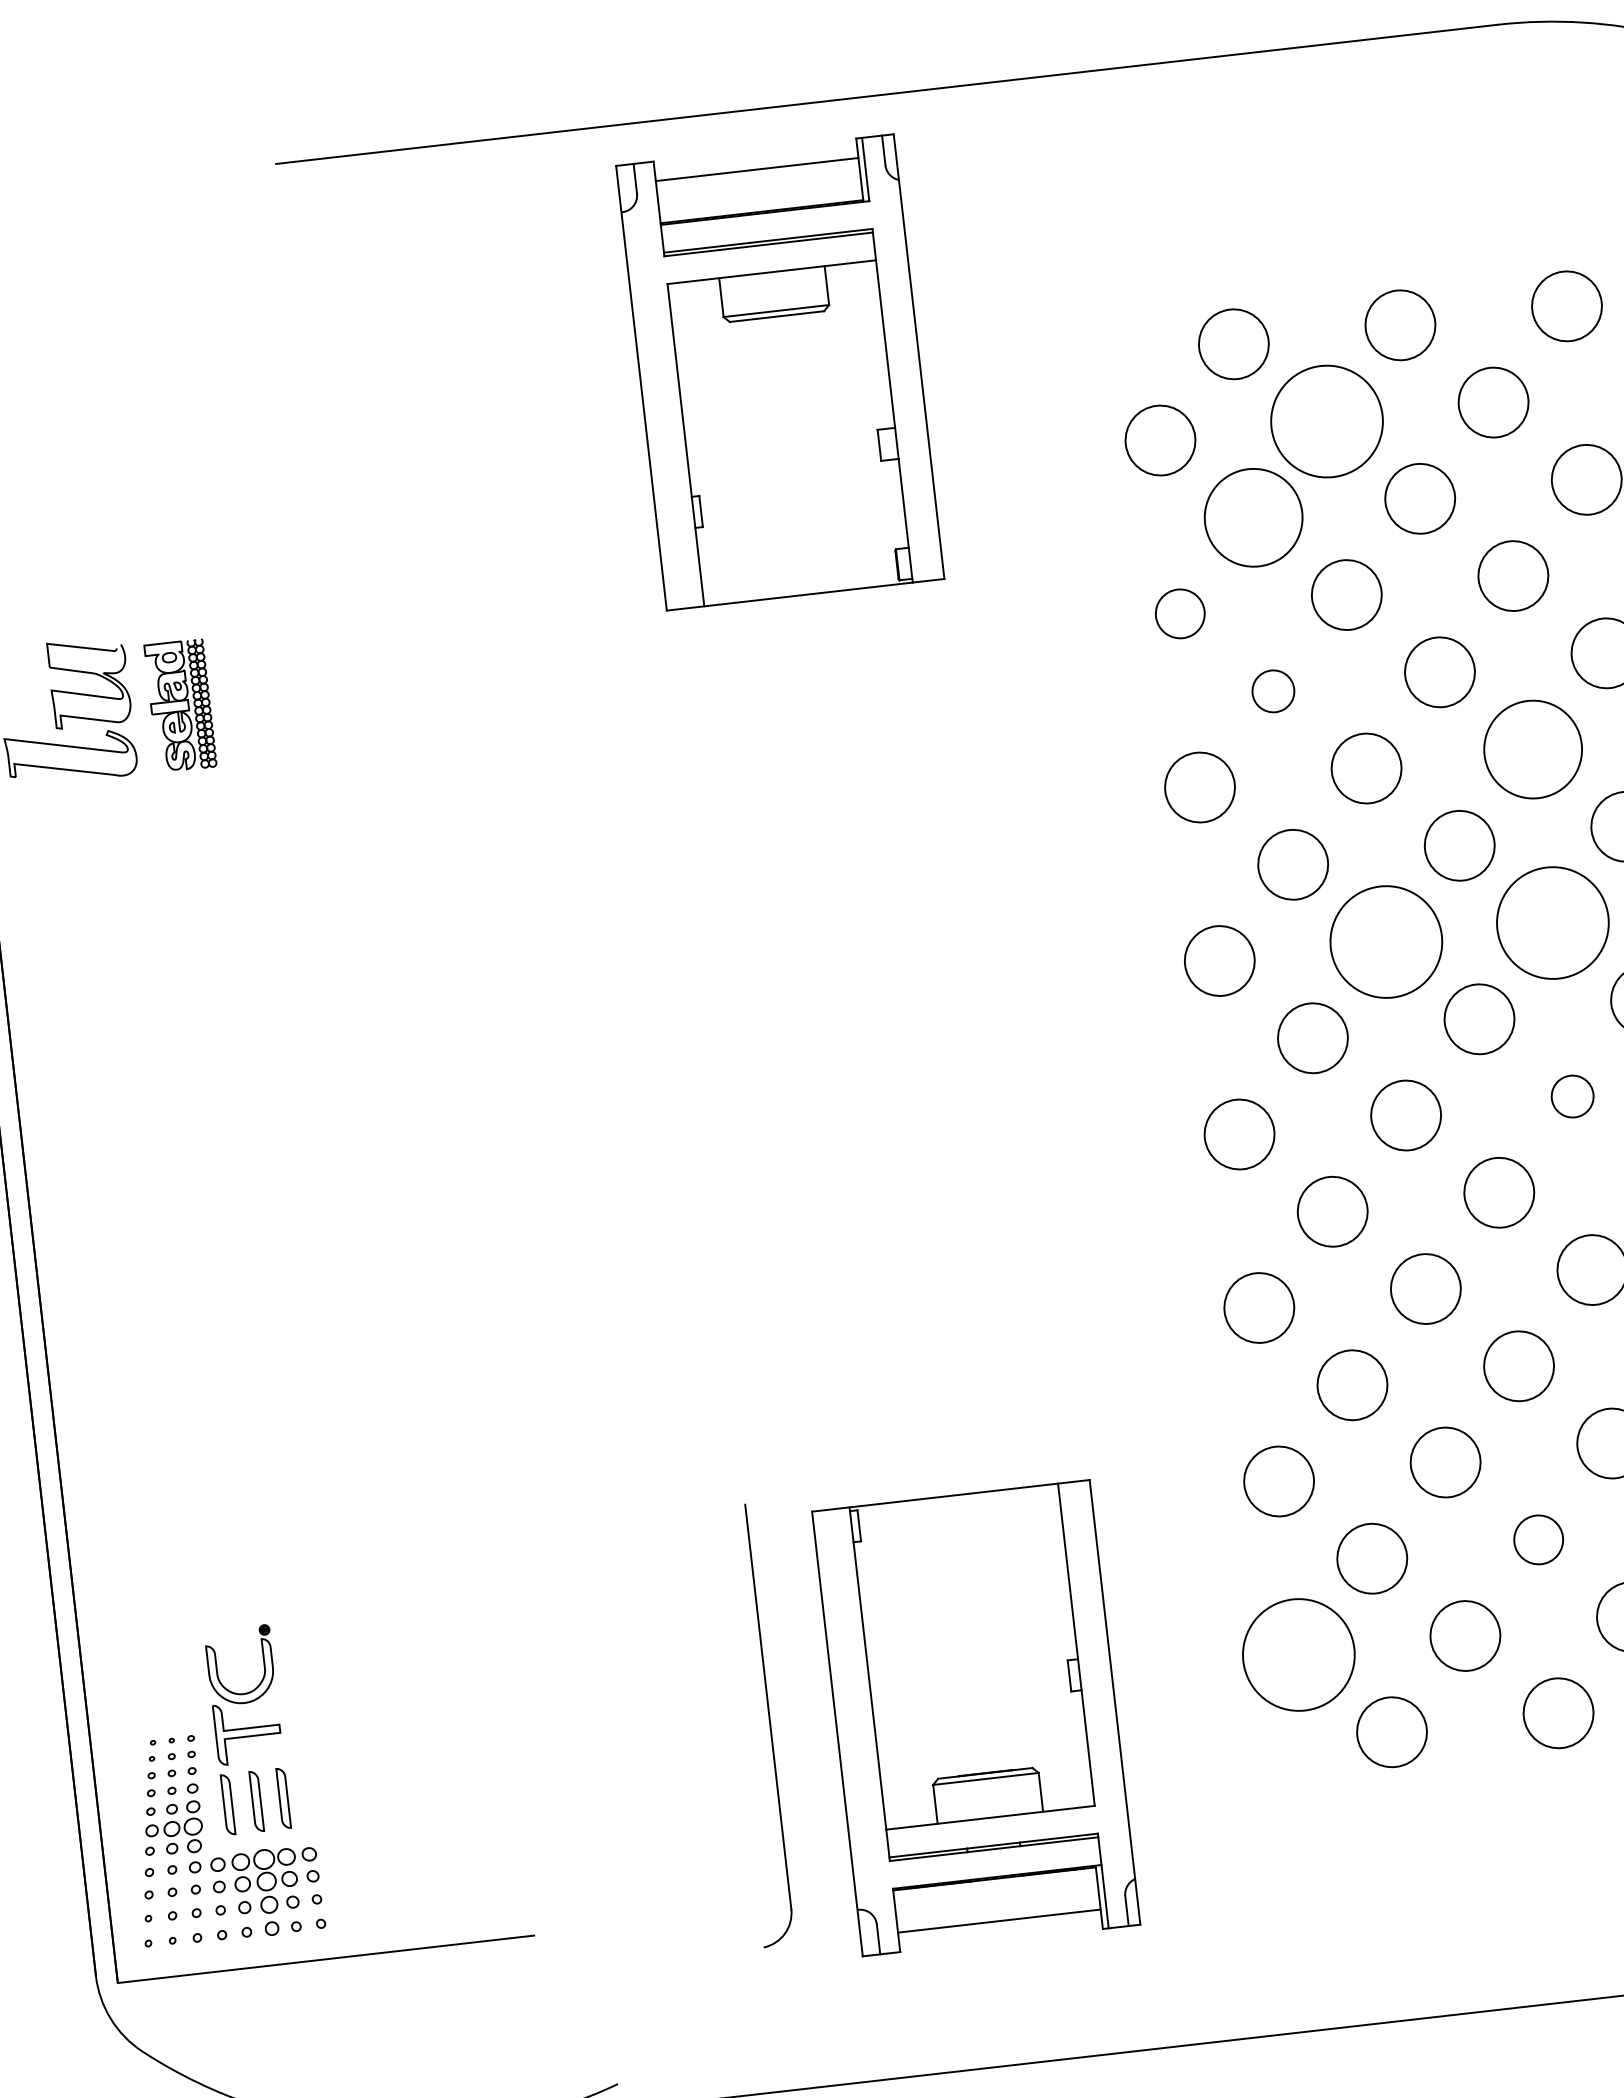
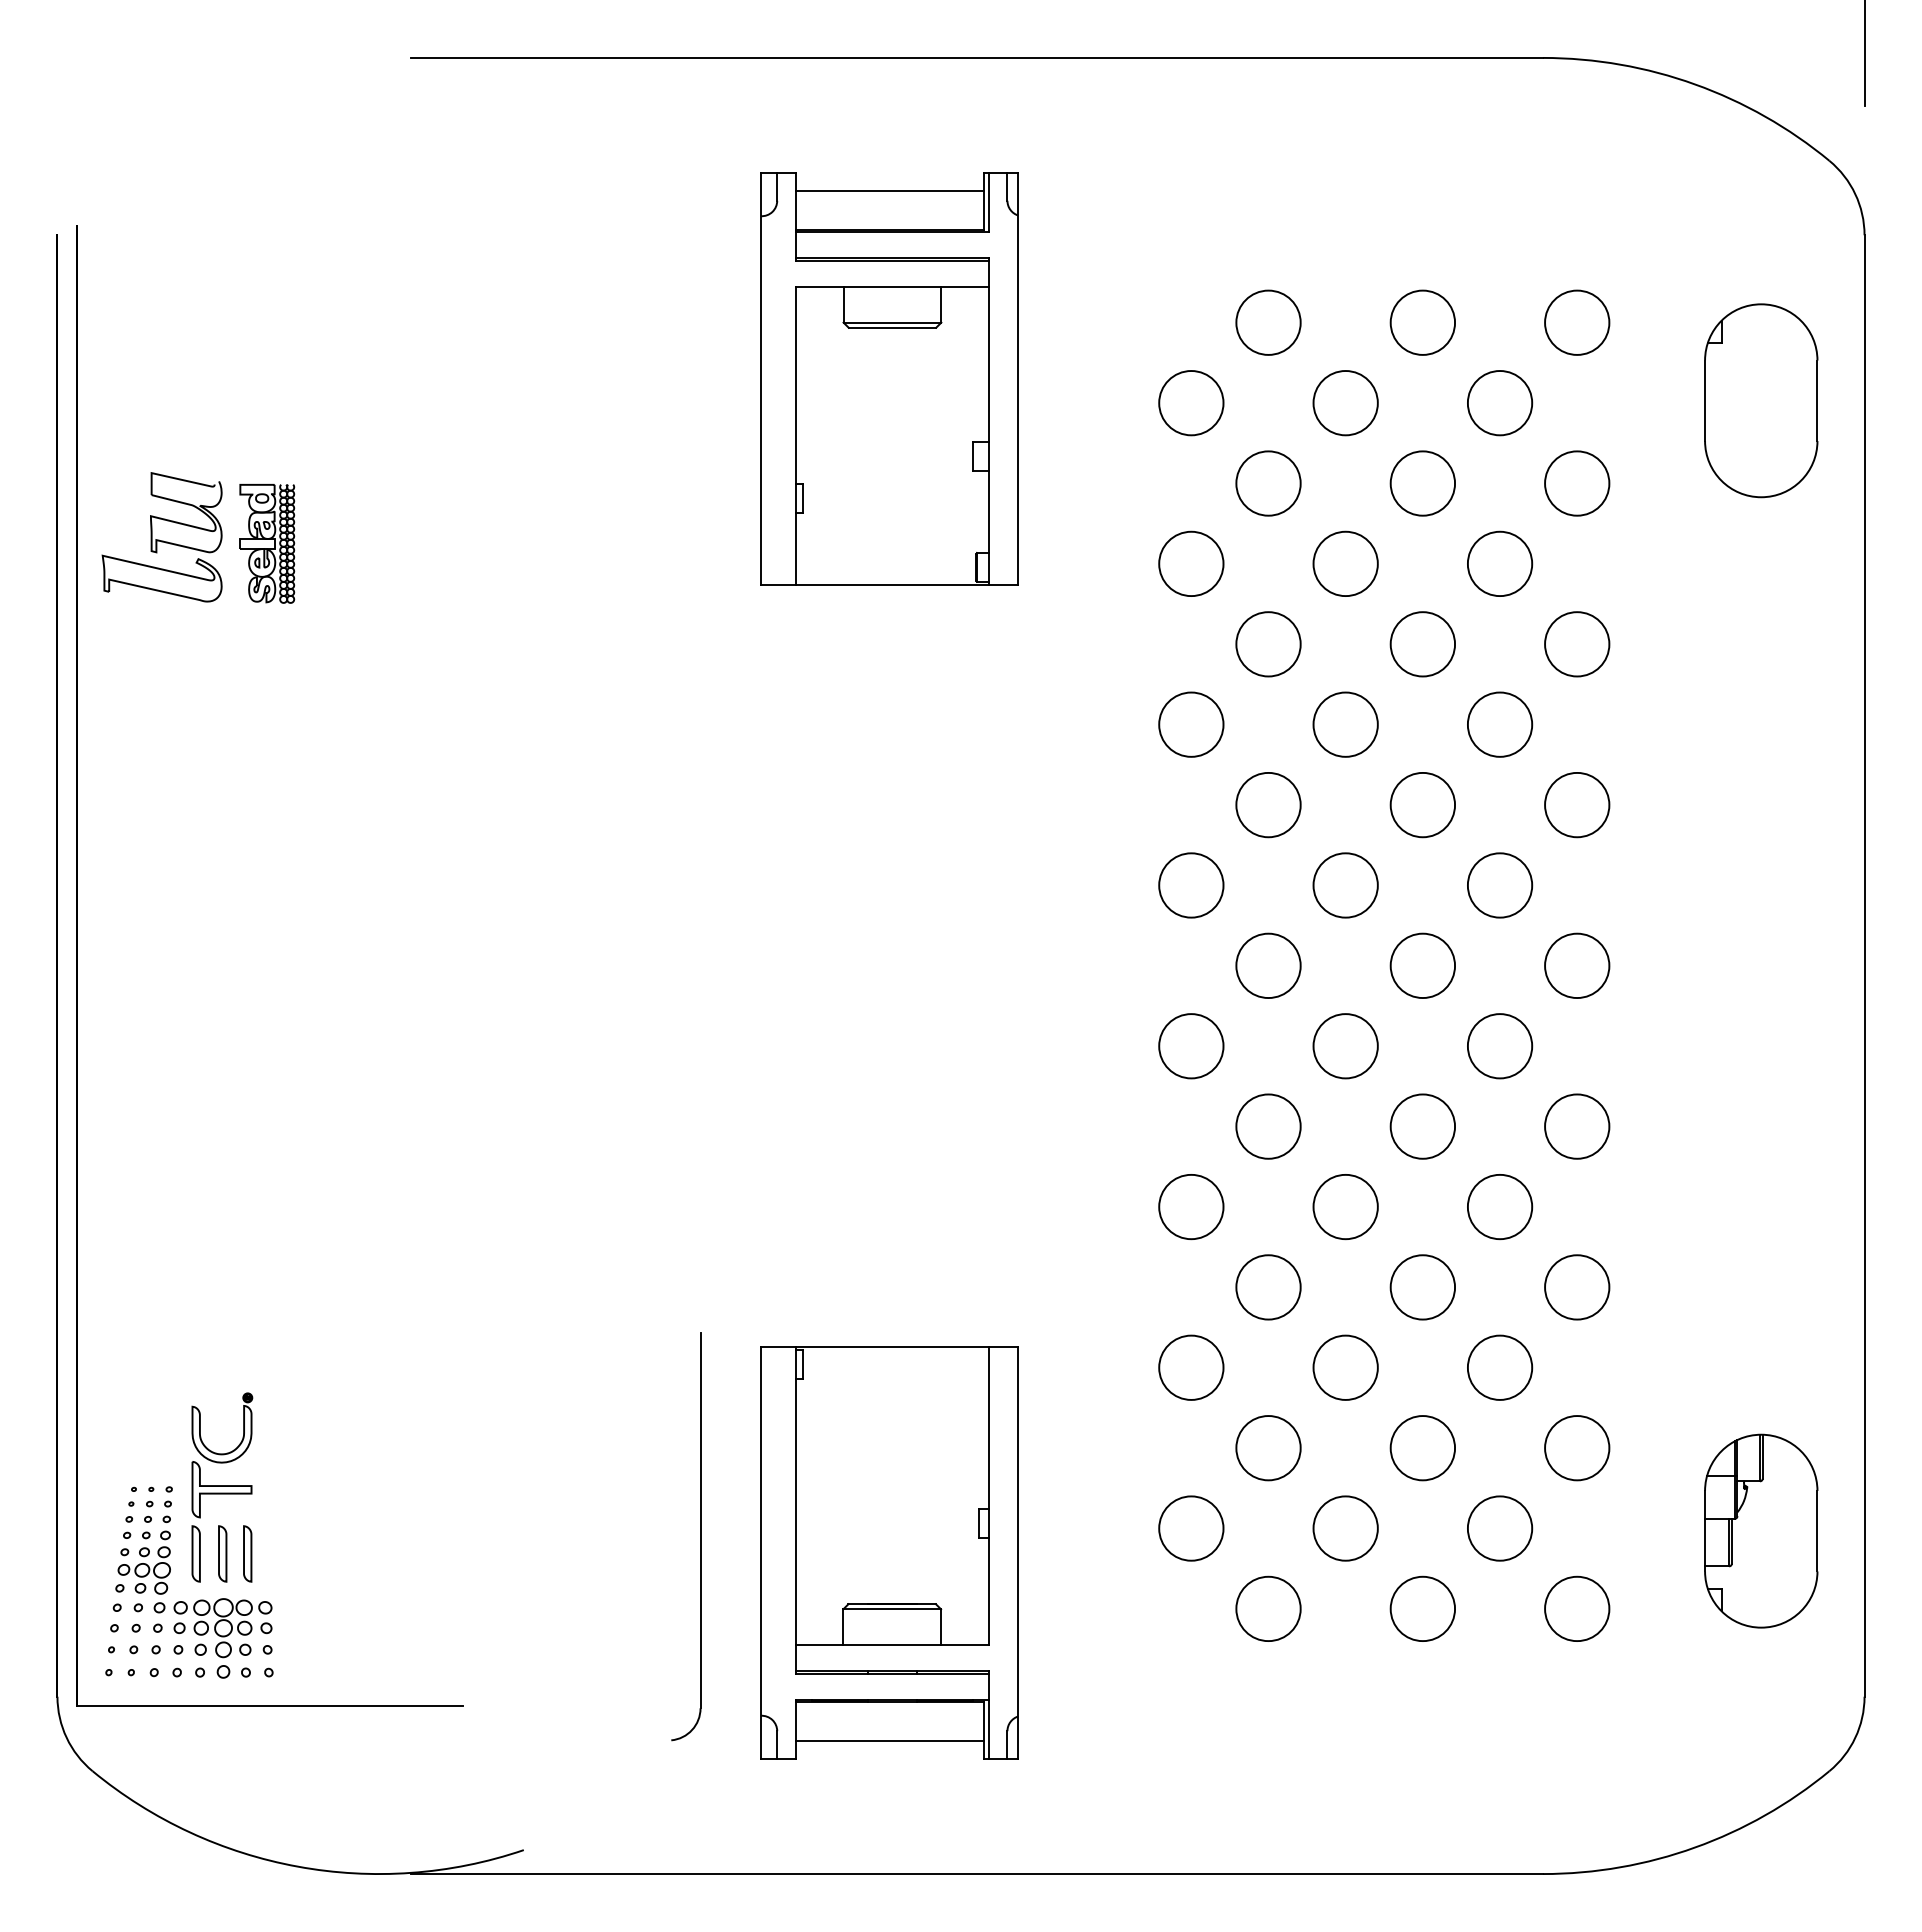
part: (780, 371) -> (889, 378), moved
circle: (1326, 421) -> (1345, 403), size x0.62
circle: (1253, 517) -> (1268, 483), size x0.71
circle: (1180, 613) -> (1191, 563), size x1.43
circle: (1273, 691) -> (1268, 644), size x1.67
circle: (1532, 749) -> (1499, 724), size x0.71
circle: (1552, 923) -> (1499, 885), size x0.62
circle: (1386, 942) -> (1345, 885), size x0.62
circle: (1572, 1096) -> (1499, 1046), size x1.67
circle: (1538, 1540) -> (1422, 1448), size x1.43
circle: (1299, 1654) -> (1191, 1528), size x0.62

